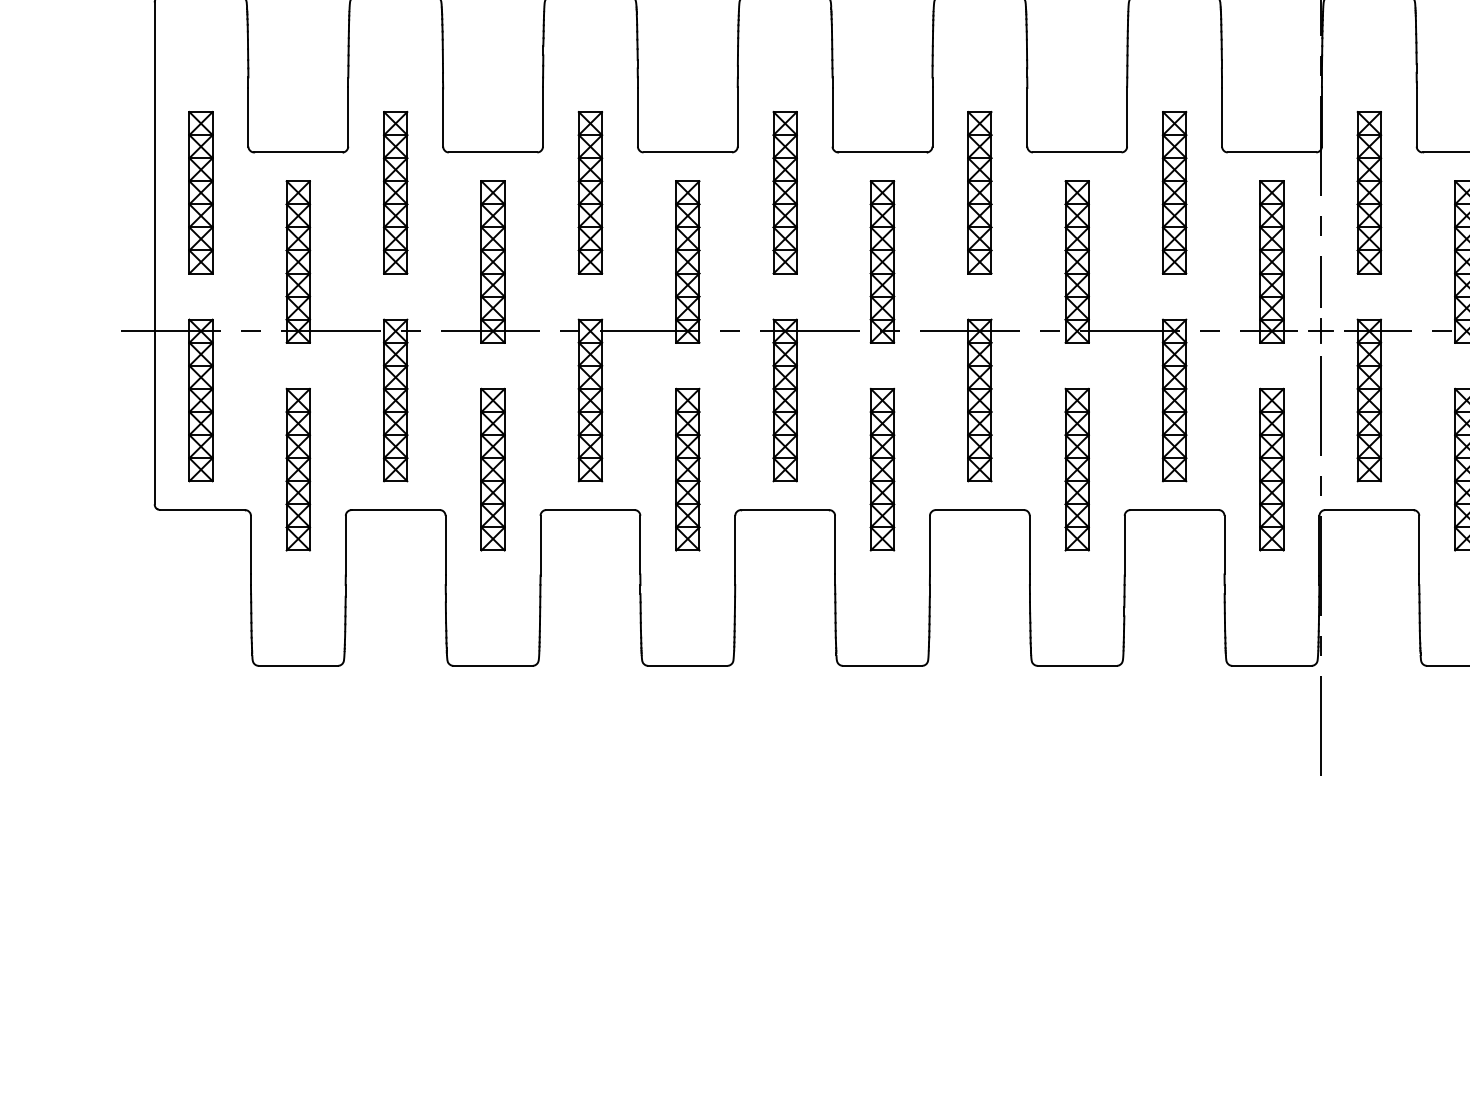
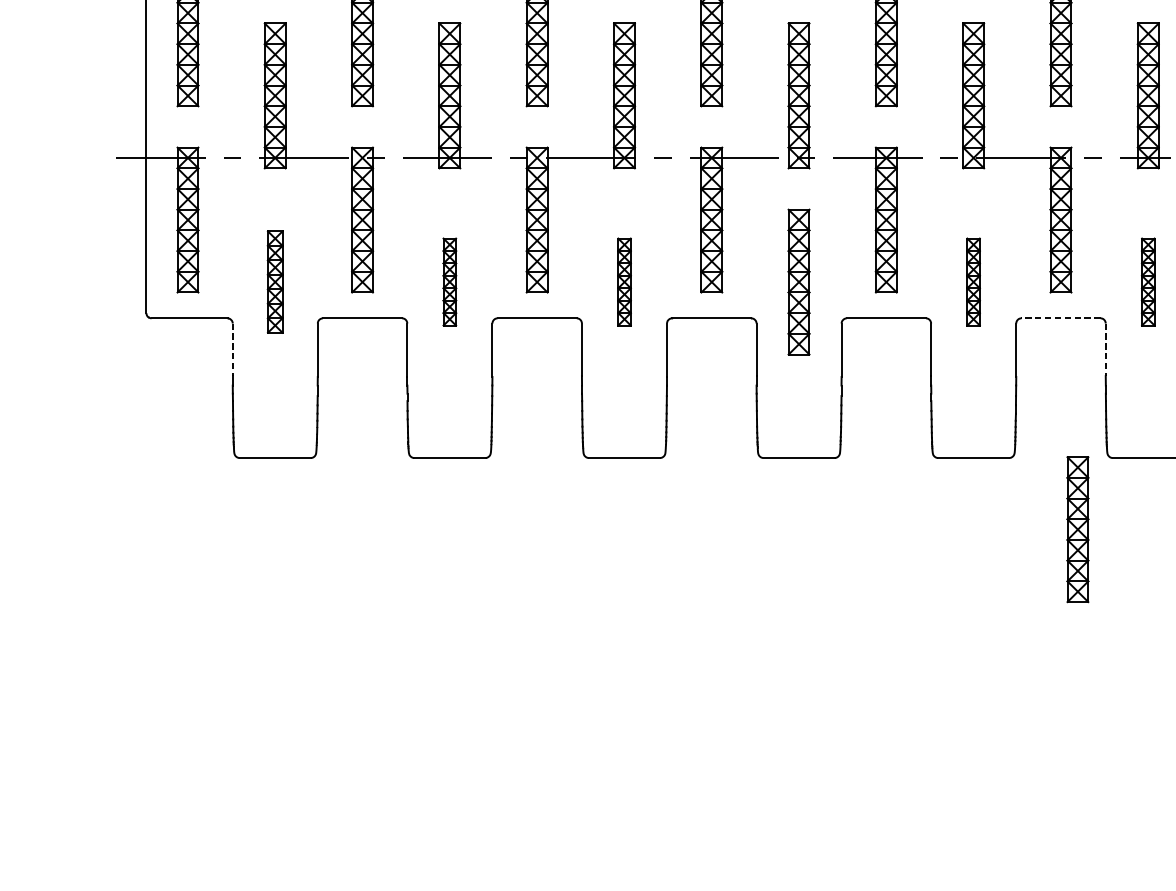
part: (298, 469) -> (275, 281), size x0.7
part: (492, 469) -> (449, 281), size x0.6
part: (687, 469) -> (624, 281), size x0.6
part: (1076, 469) -> (973, 281), size x0.6
part: (1271, 469) -> (1147, 281), size x0.6
line: (1174, 510) -> (1060, 318), solid -> dashed
line: (250, 545) -> (232, 350), solid -> dashed
line: (1224, 545) -> (1105, 350), solid -> dashed
part: (1193, 745) -> (1077, 529), added

